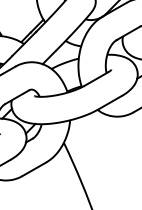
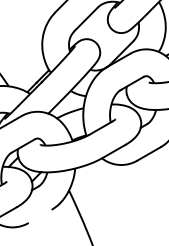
line: (33, 168) -> (39, 215), removed

